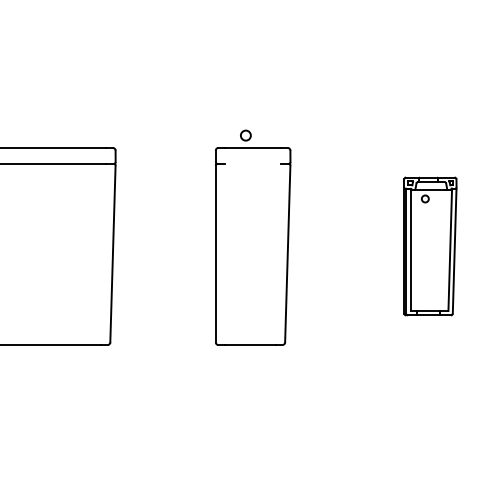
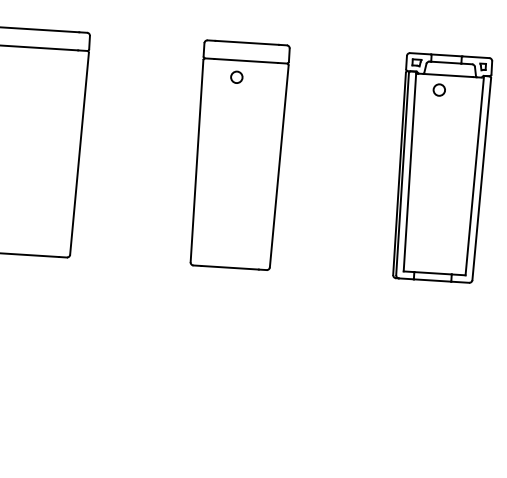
circle: (245, 135) -> (236, 77), moved
line: (252, 163) -> (245, 60), added
part: (430, 246) -> (442, 168), size x1.43

